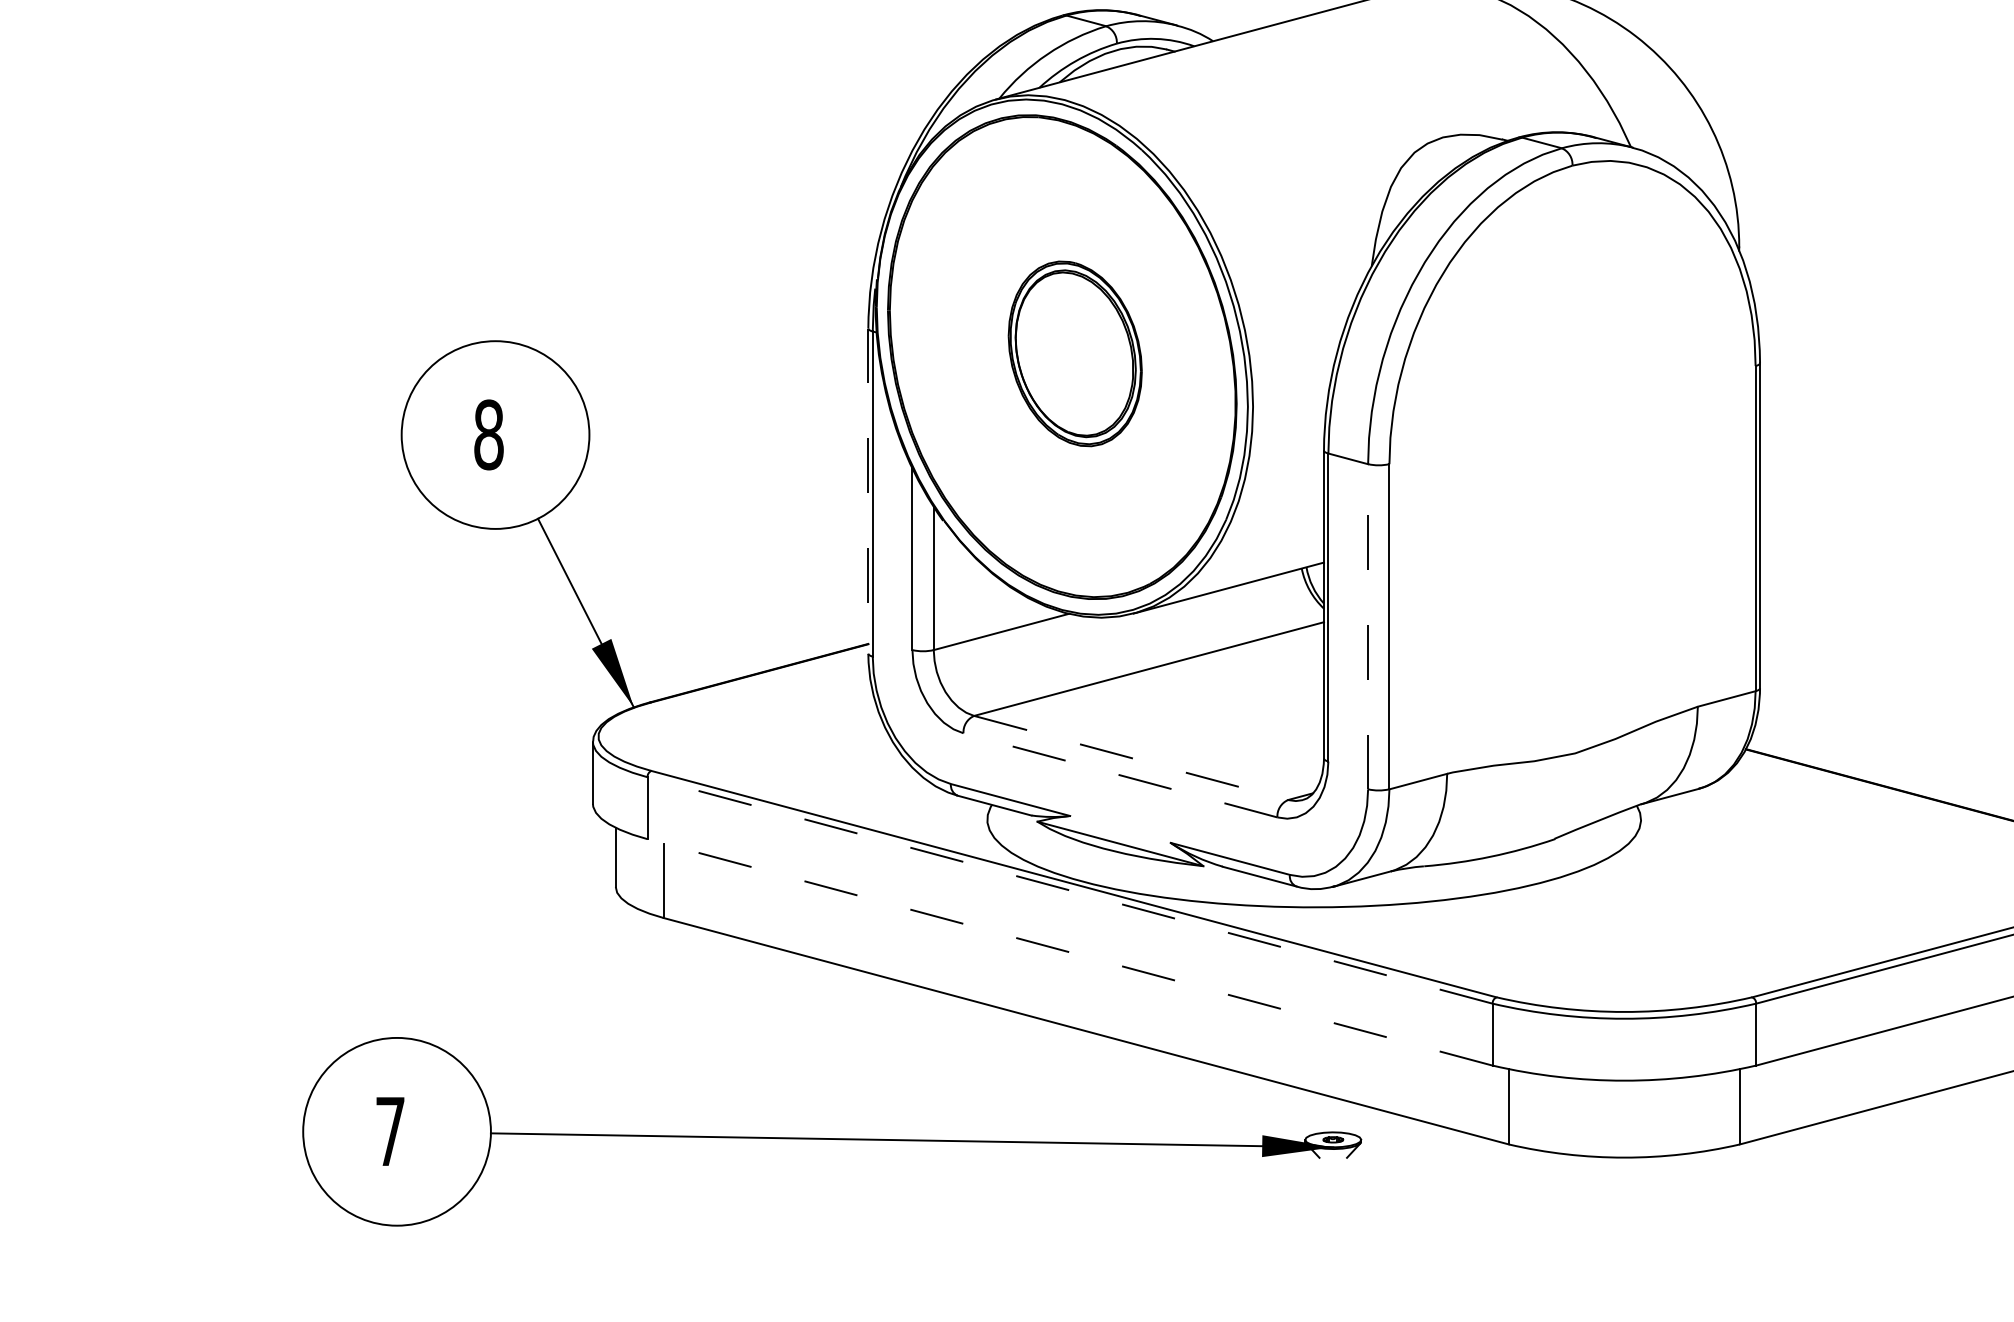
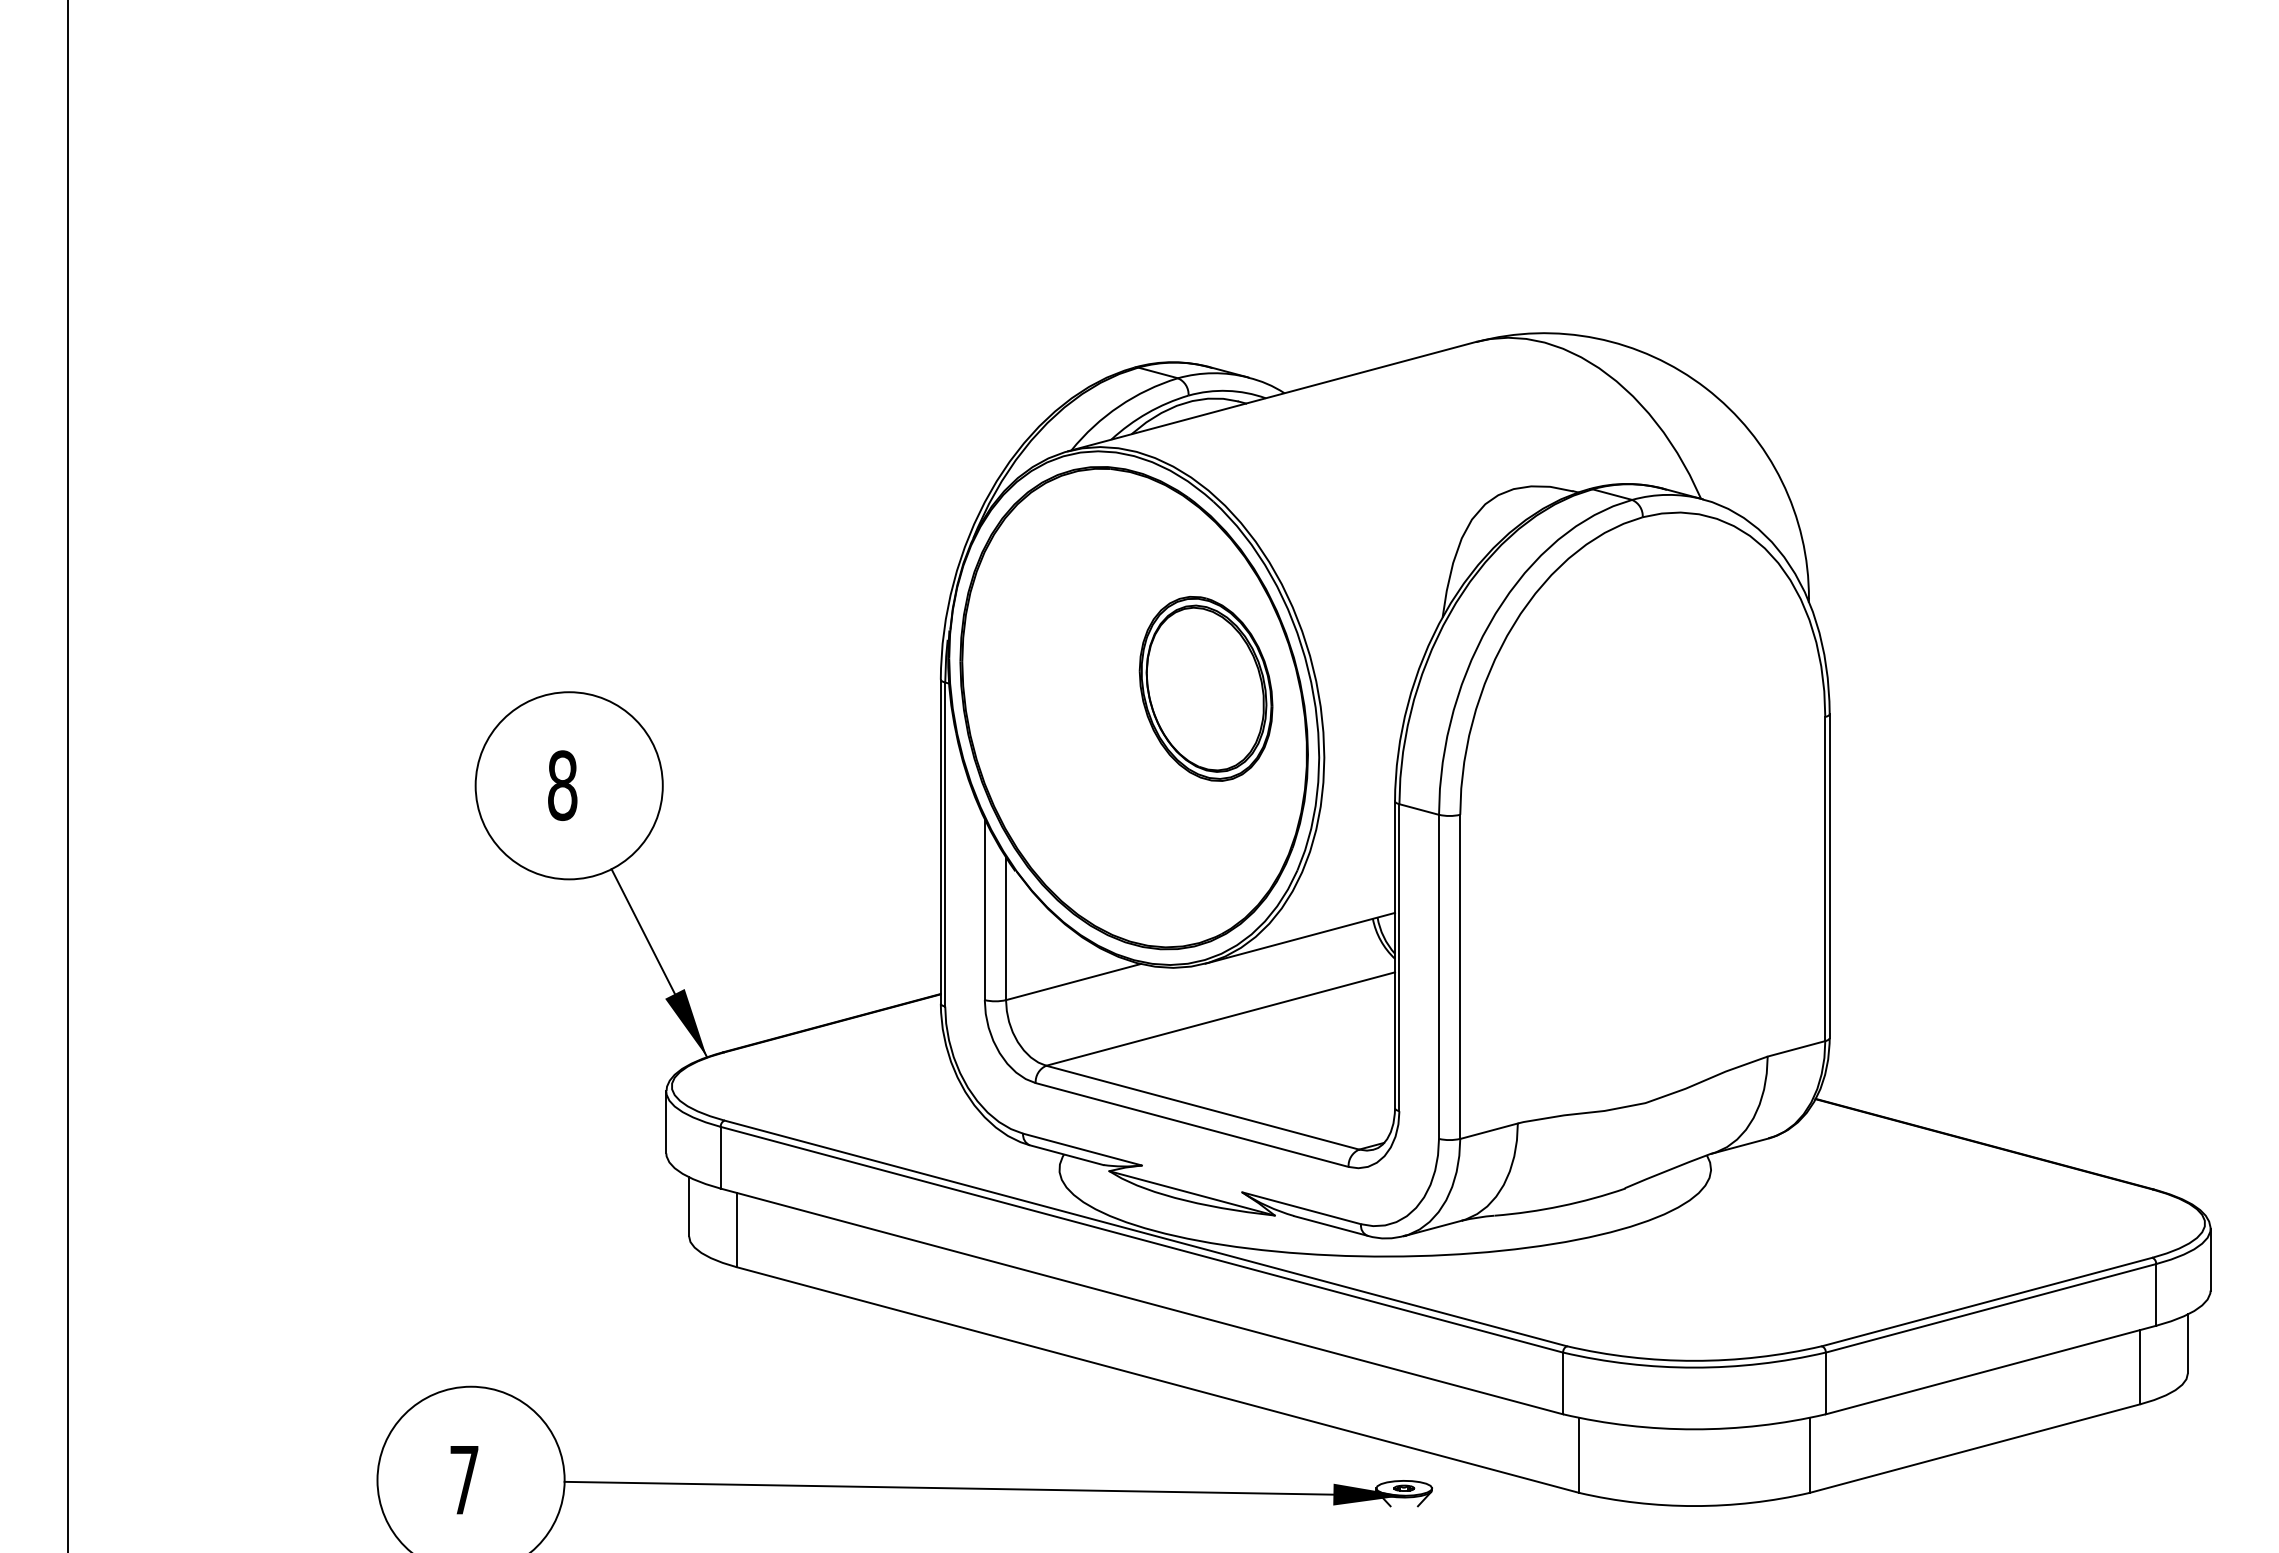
part: (1074, 353) -> (1205, 688), moved
line: (868, 491) -> (940, 842), dashed -> solid
line: (1368, 626) -> (1439, 976), dashed -> solid
line: (1130, 757) -> (1202, 1107), dashed -> solid
line: (1120, 775) -> (1192, 1125), dashed -> solid
line: (1069, 890) -> (1141, 1239), dashed -> solid
line: (1069, 952) -> (1141, 1301), dashed -> solid

